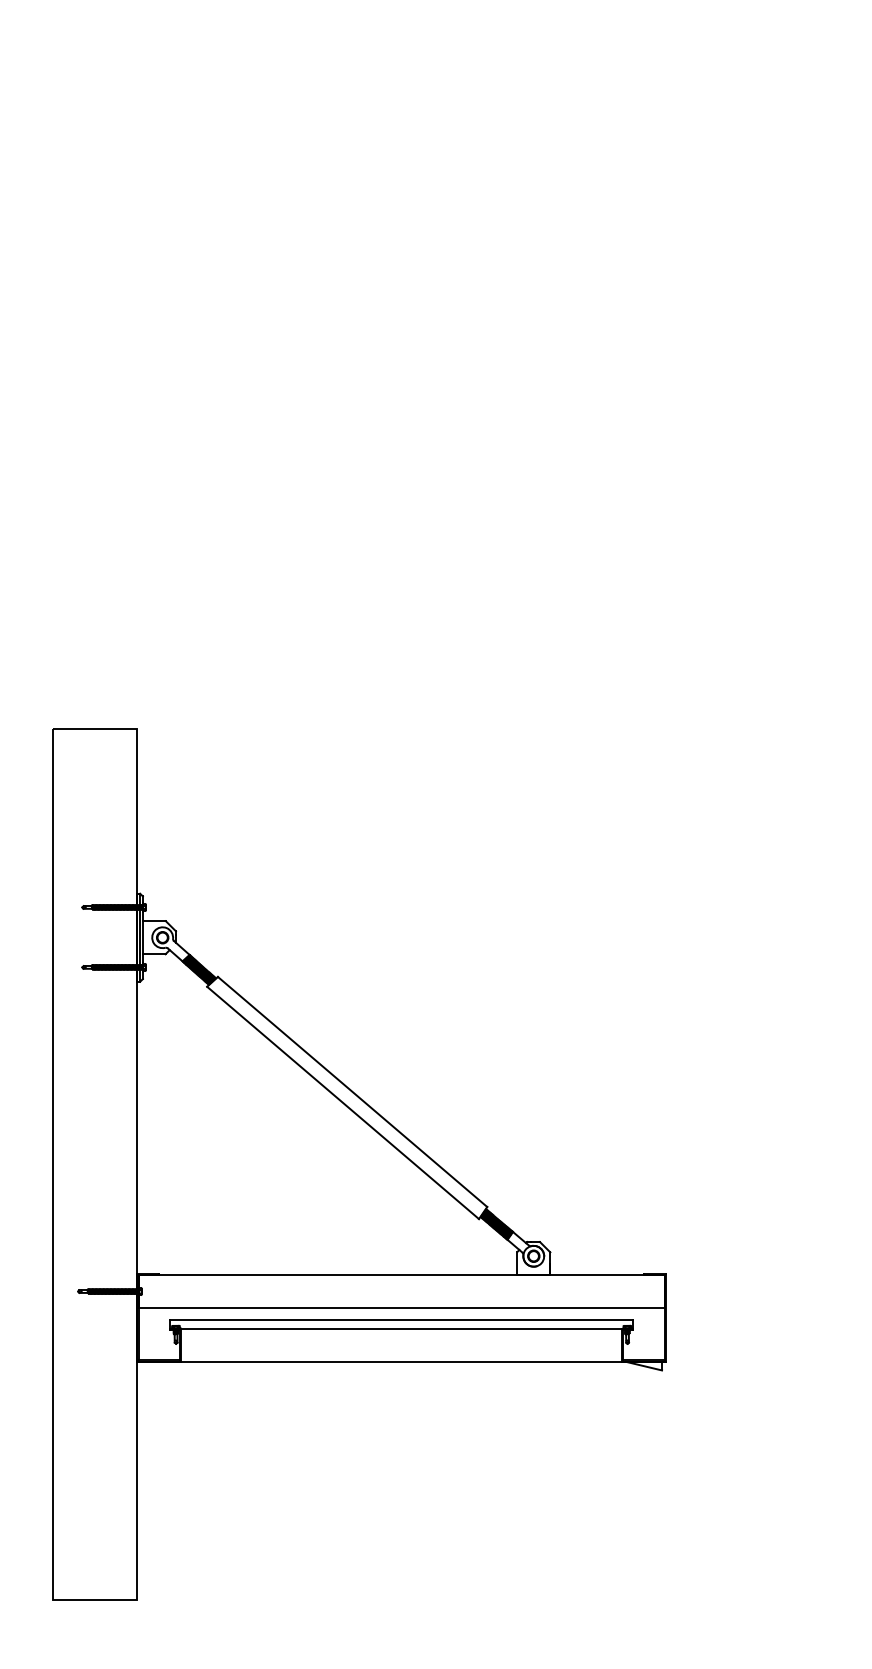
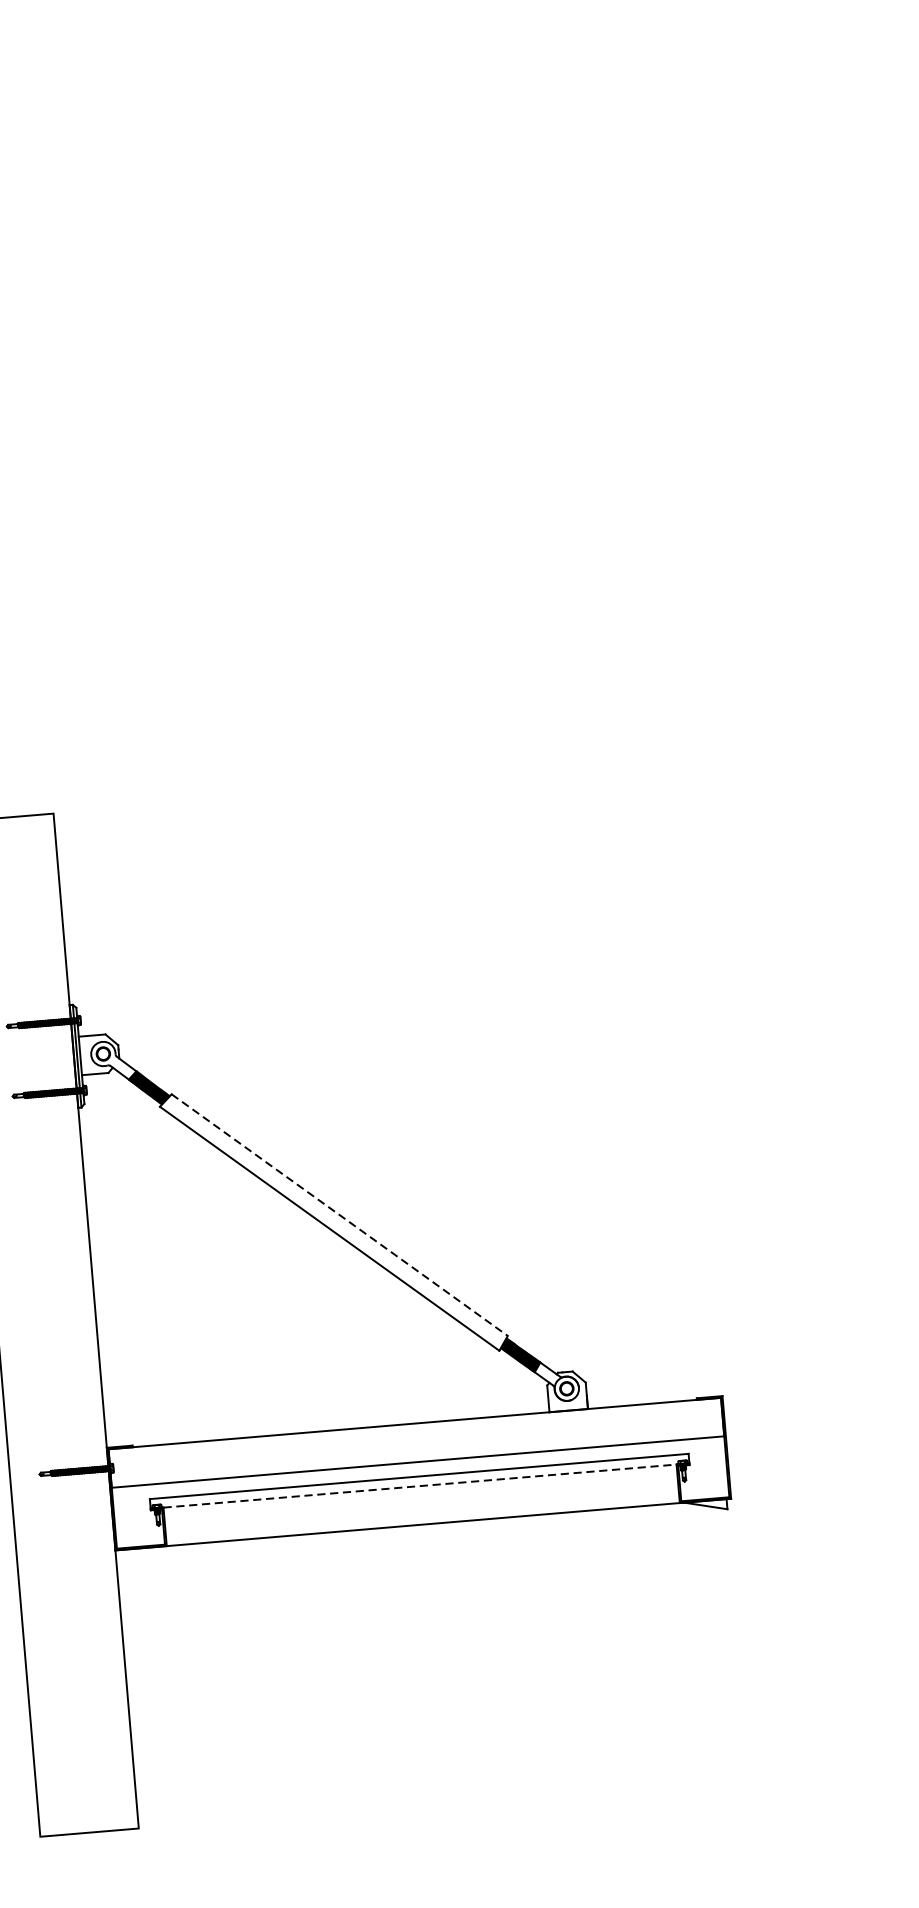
line: (352, 1092) -> (339, 1215), solid -> dashed
line: (402, 1328) -> (420, 1485), solid -> dashed

